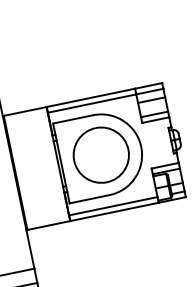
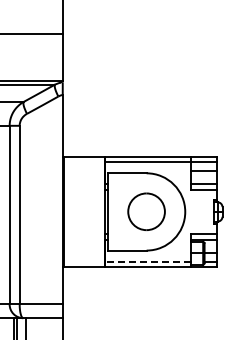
part: (101, 154) -> (146, 211), size x0.7
line: (113, 206) -> (148, 261), solid -> dashed

